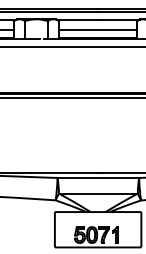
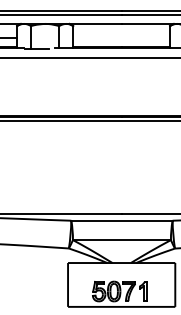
line: (98, 30) -> (122, 37), removed

